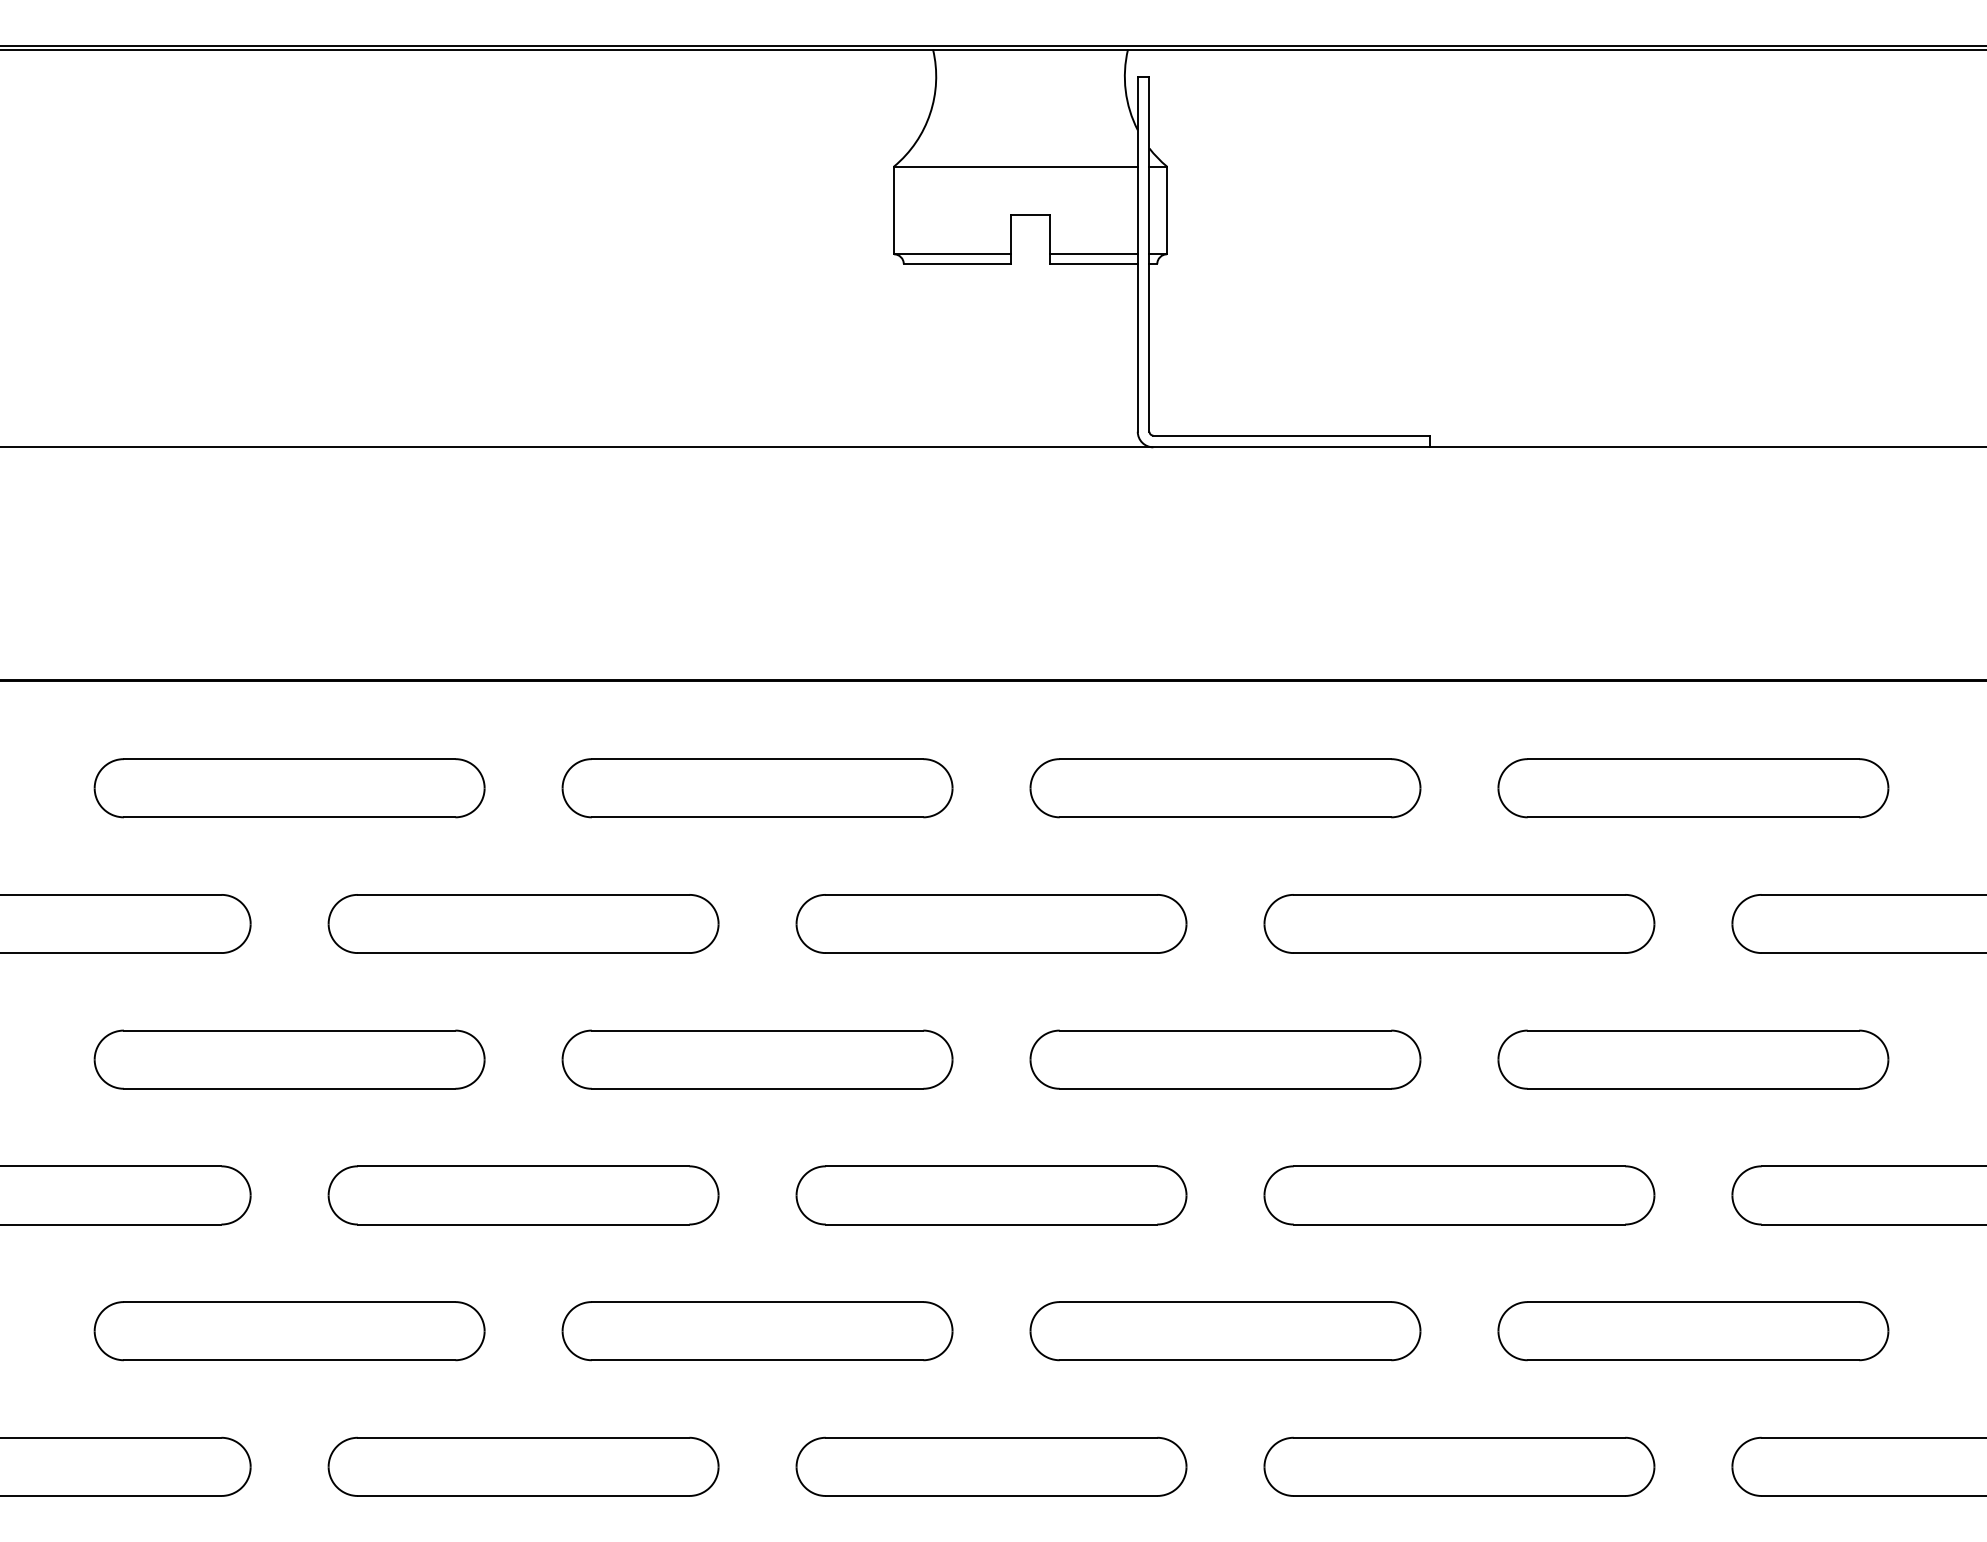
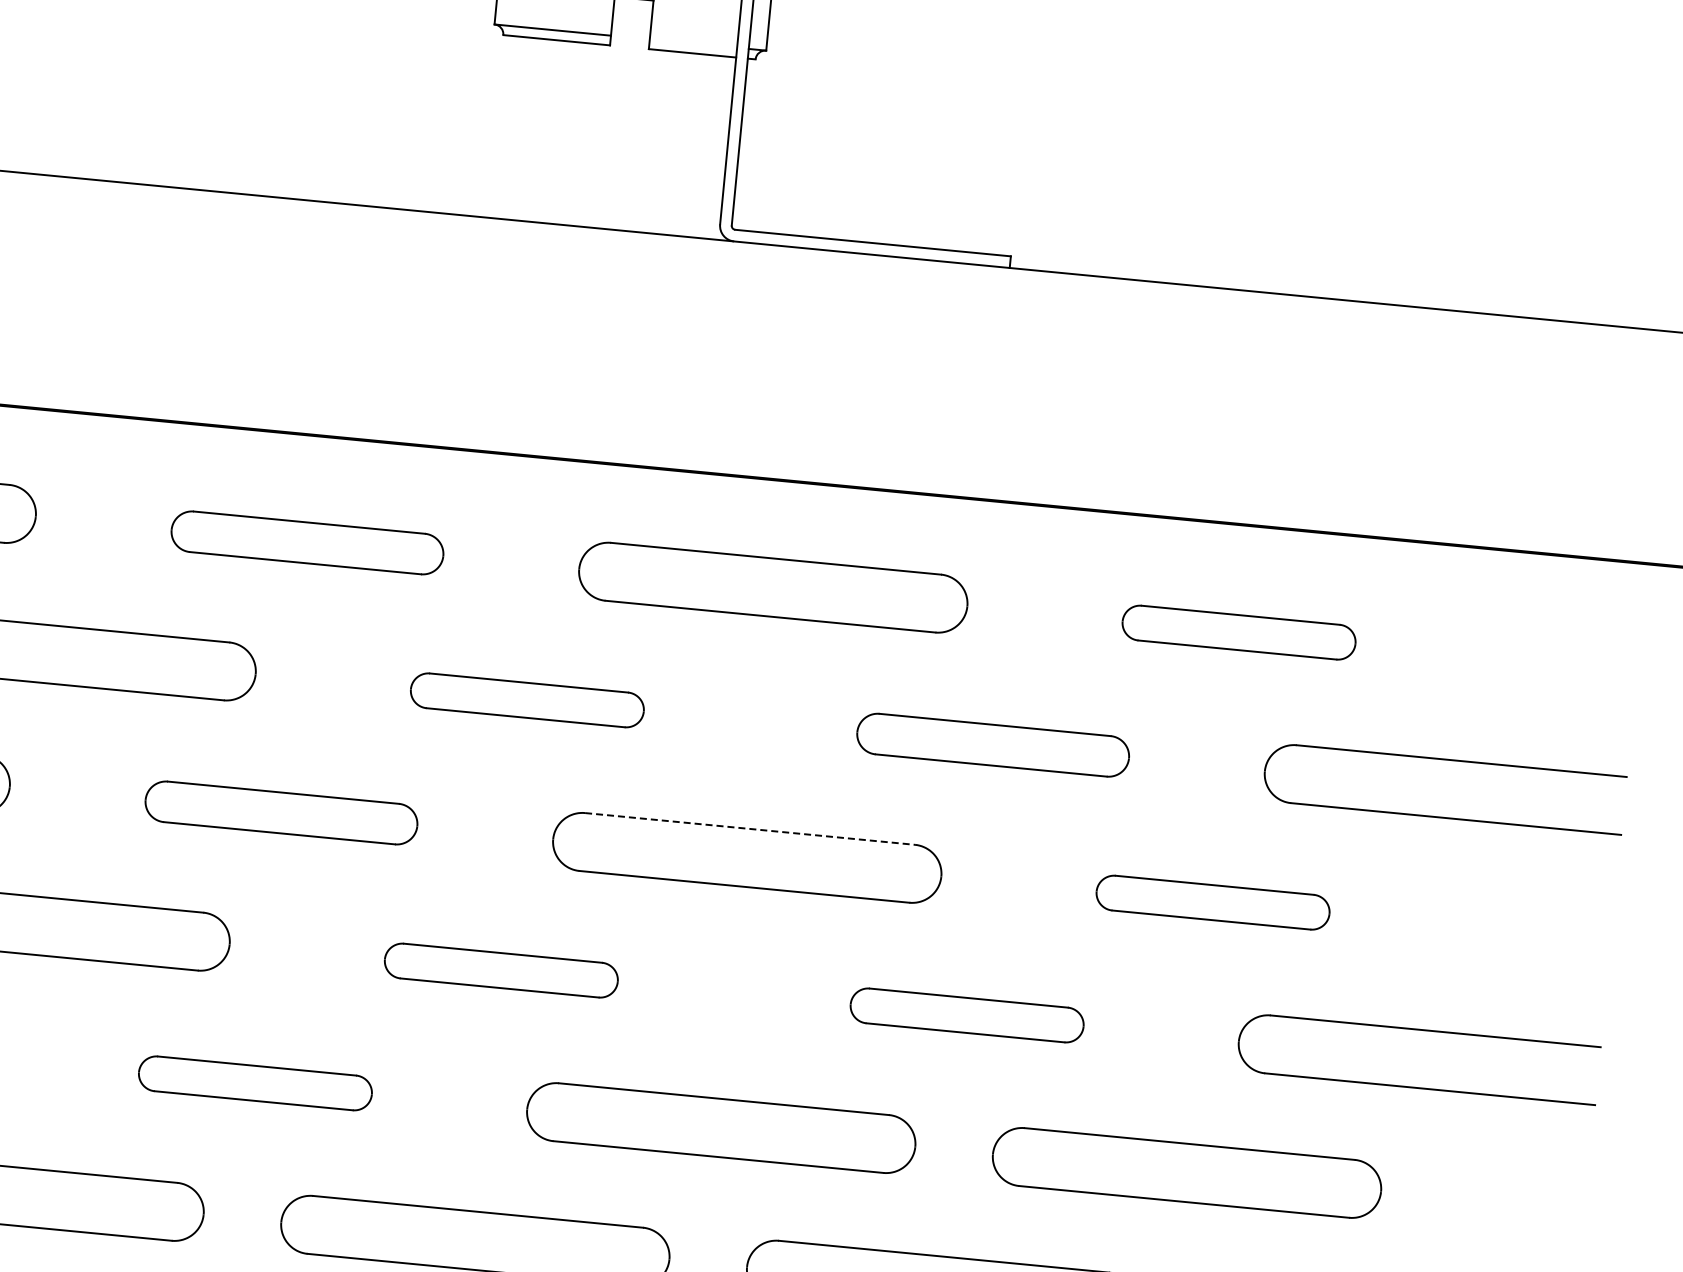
line: (1093, 254) -> (693, 43), removed
part: (757, 788) -> (307, 543), size x0.7
part: (1693, 788) -> (1239, 632), size x0.6
part: (991, 923) -> (527, 699), size x0.6
part: (1459, 923) -> (993, 744), size x0.7
line: (1225, 1030) -> (750, 828), solid -> dashed
part: (757, 1059) -> (281, 812), size x0.7
part: (1693, 1059) -> (1213, 902), size x0.6
part: (991, 1195) -> (501, 970), size x0.6
part: (1459, 1195) -> (967, 1015), size x0.6
part: (757, 1331) -> (255, 1083), size x0.6

